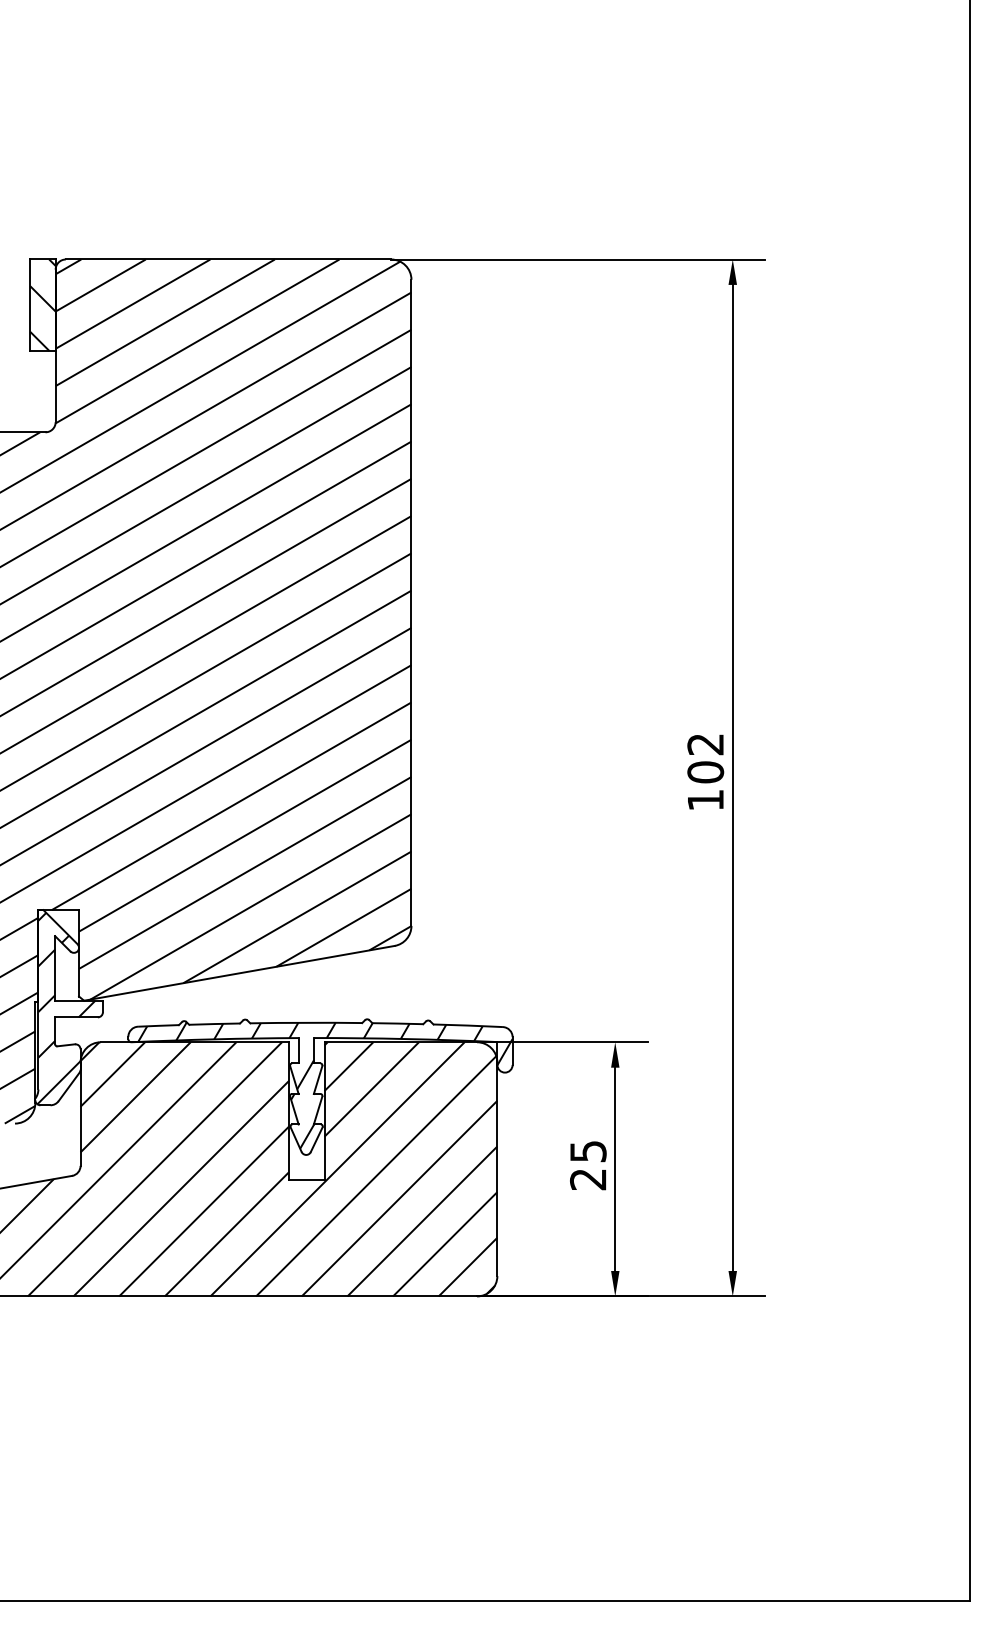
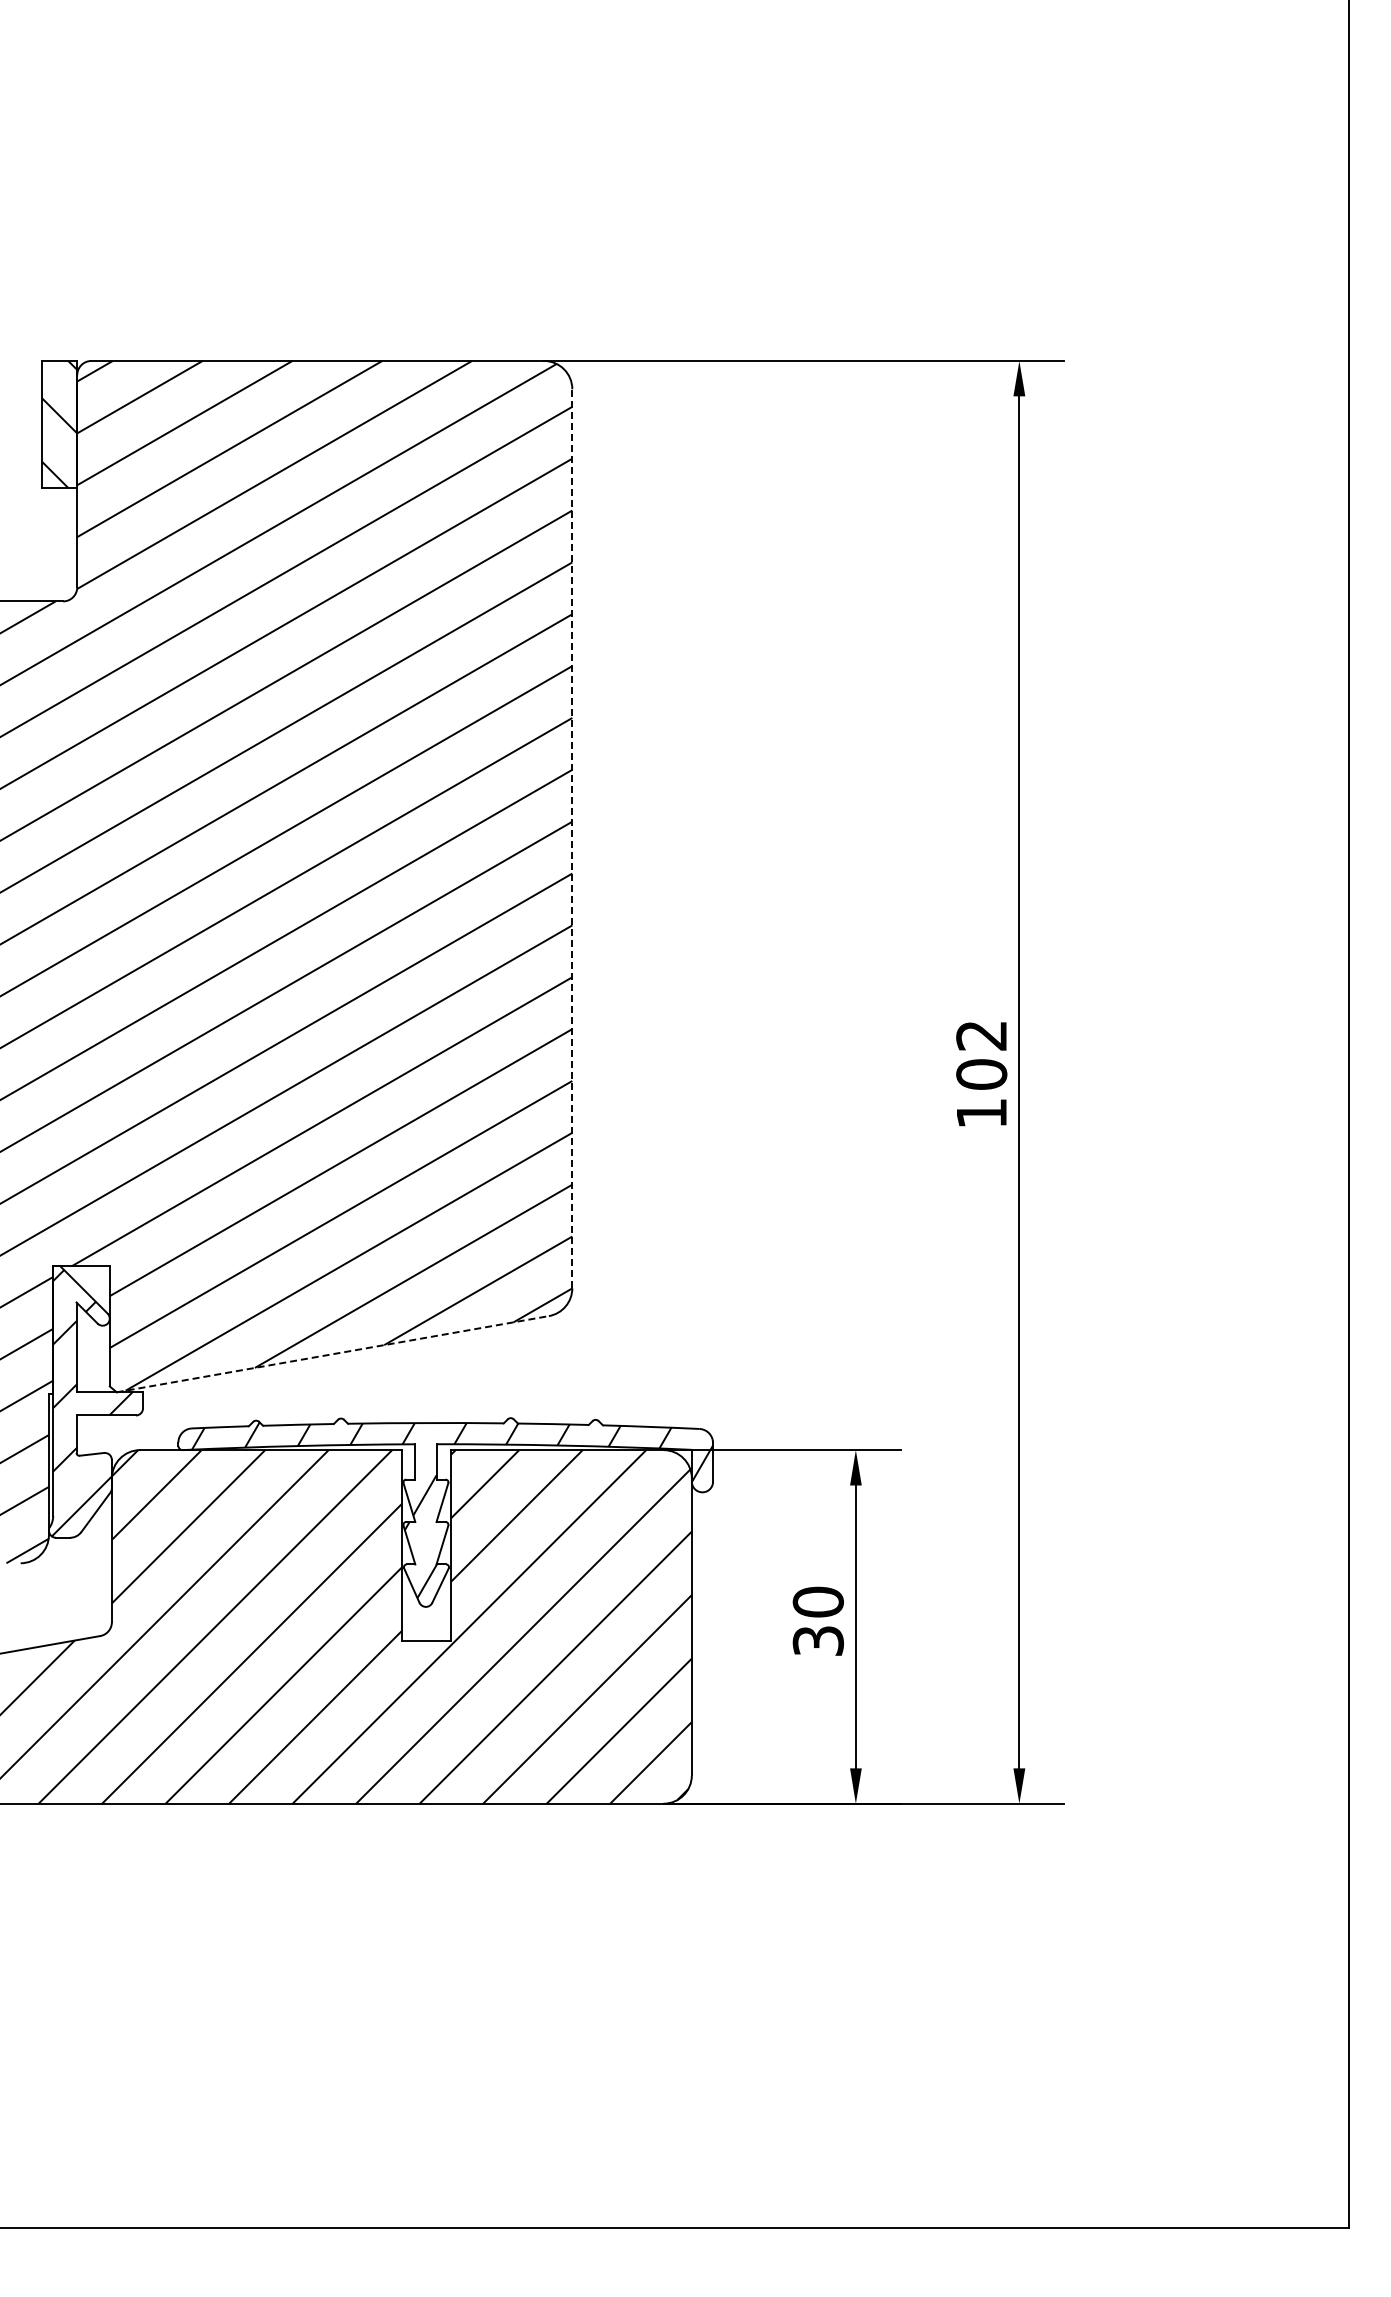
line: (411, 602) -> (572, 838), solid -> dashed
line: (239, 973) -> (333, 1354), solid -> dashed
text: (587, 1164) -> (817, 1620), 25 -> 30

